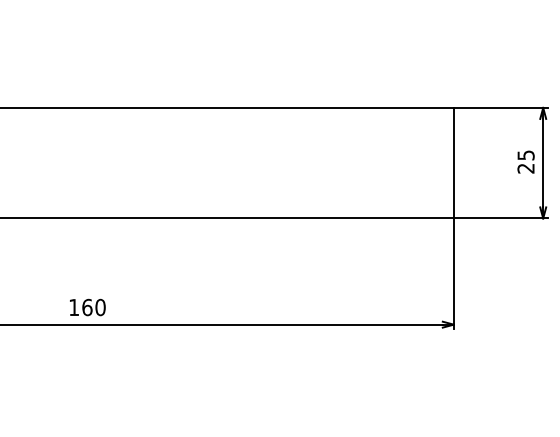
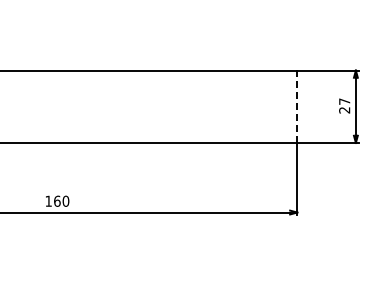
text: (525, 155) -> (344, 101), 25 -> 27
line: (454, 162) -> (297, 106), solid -> dashed

